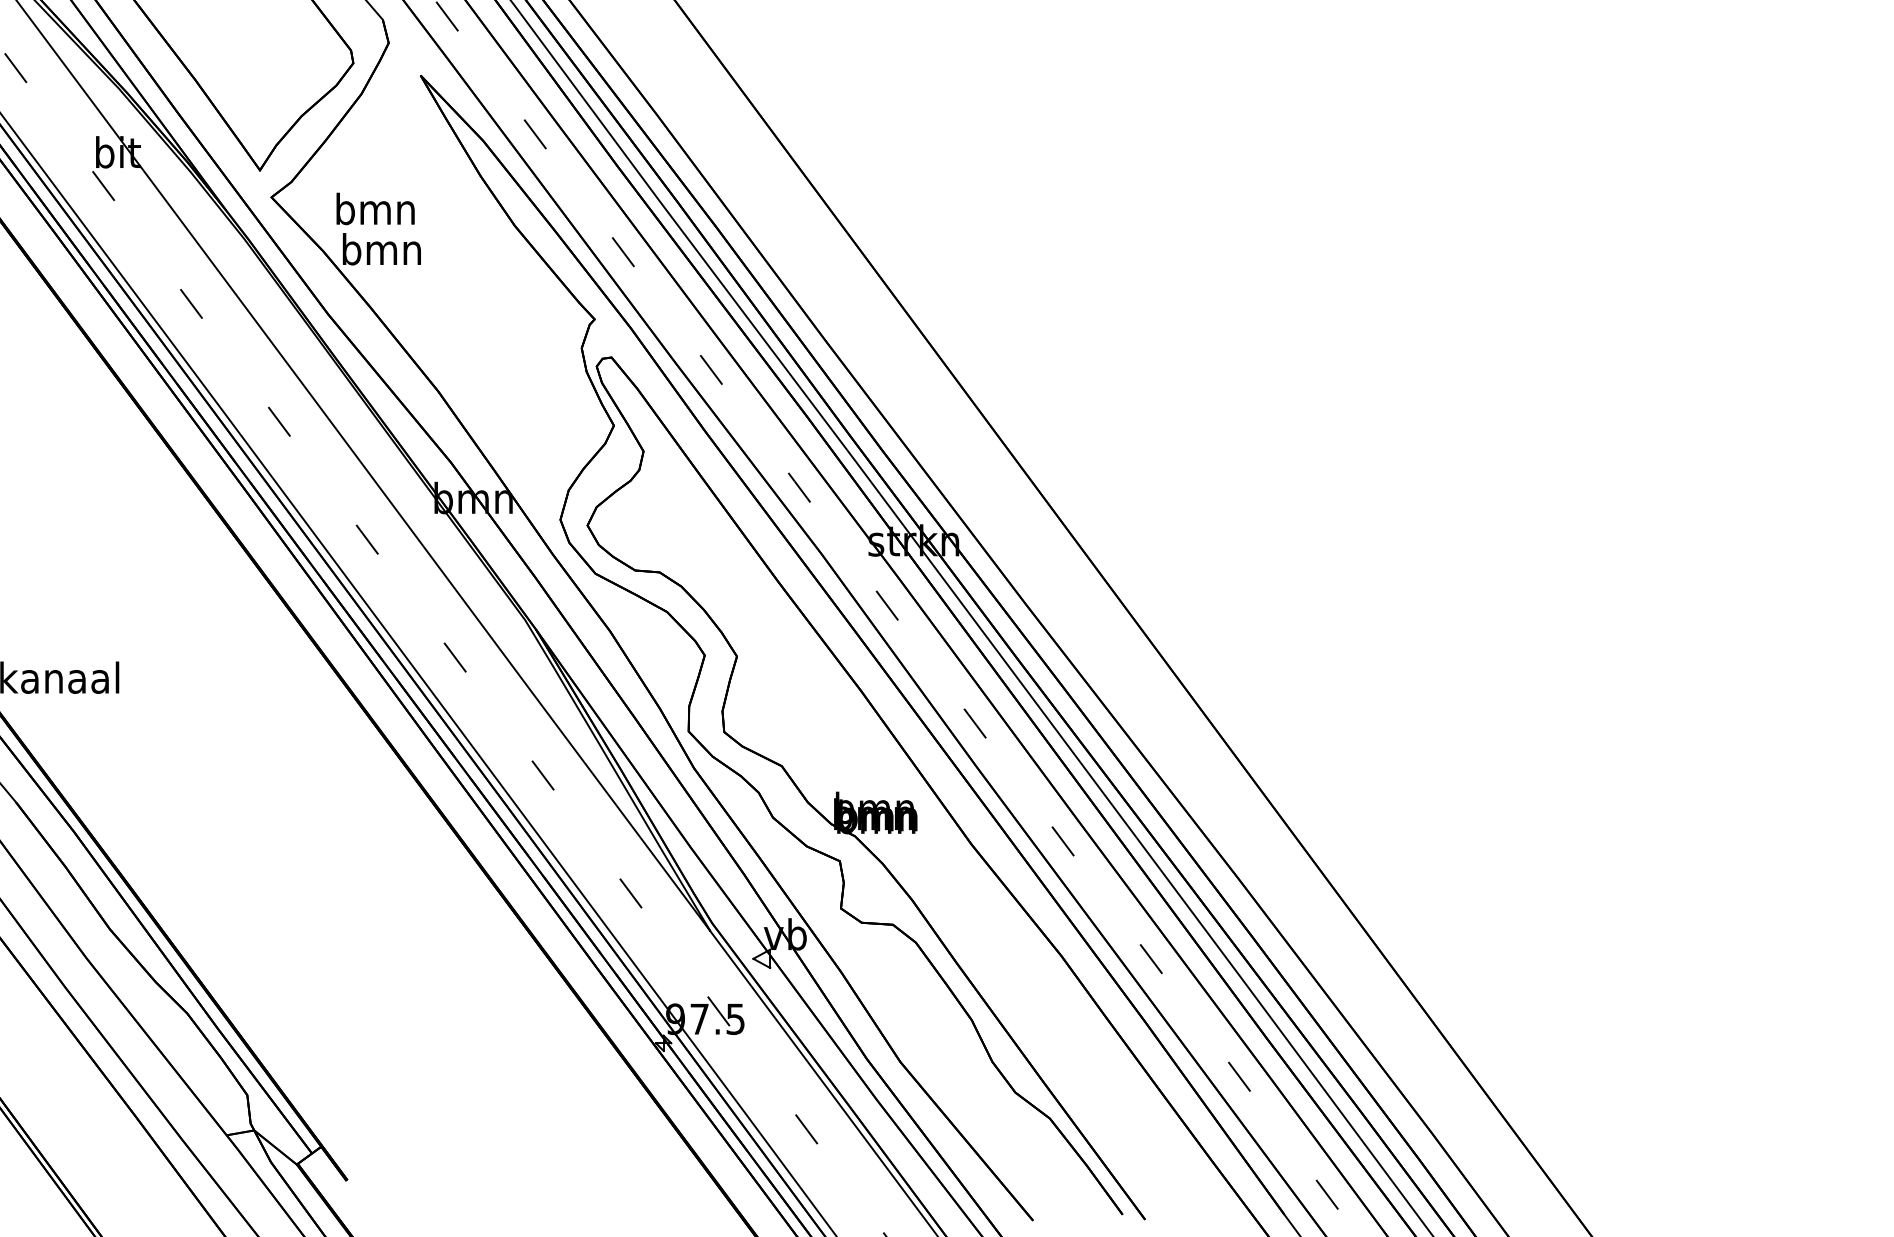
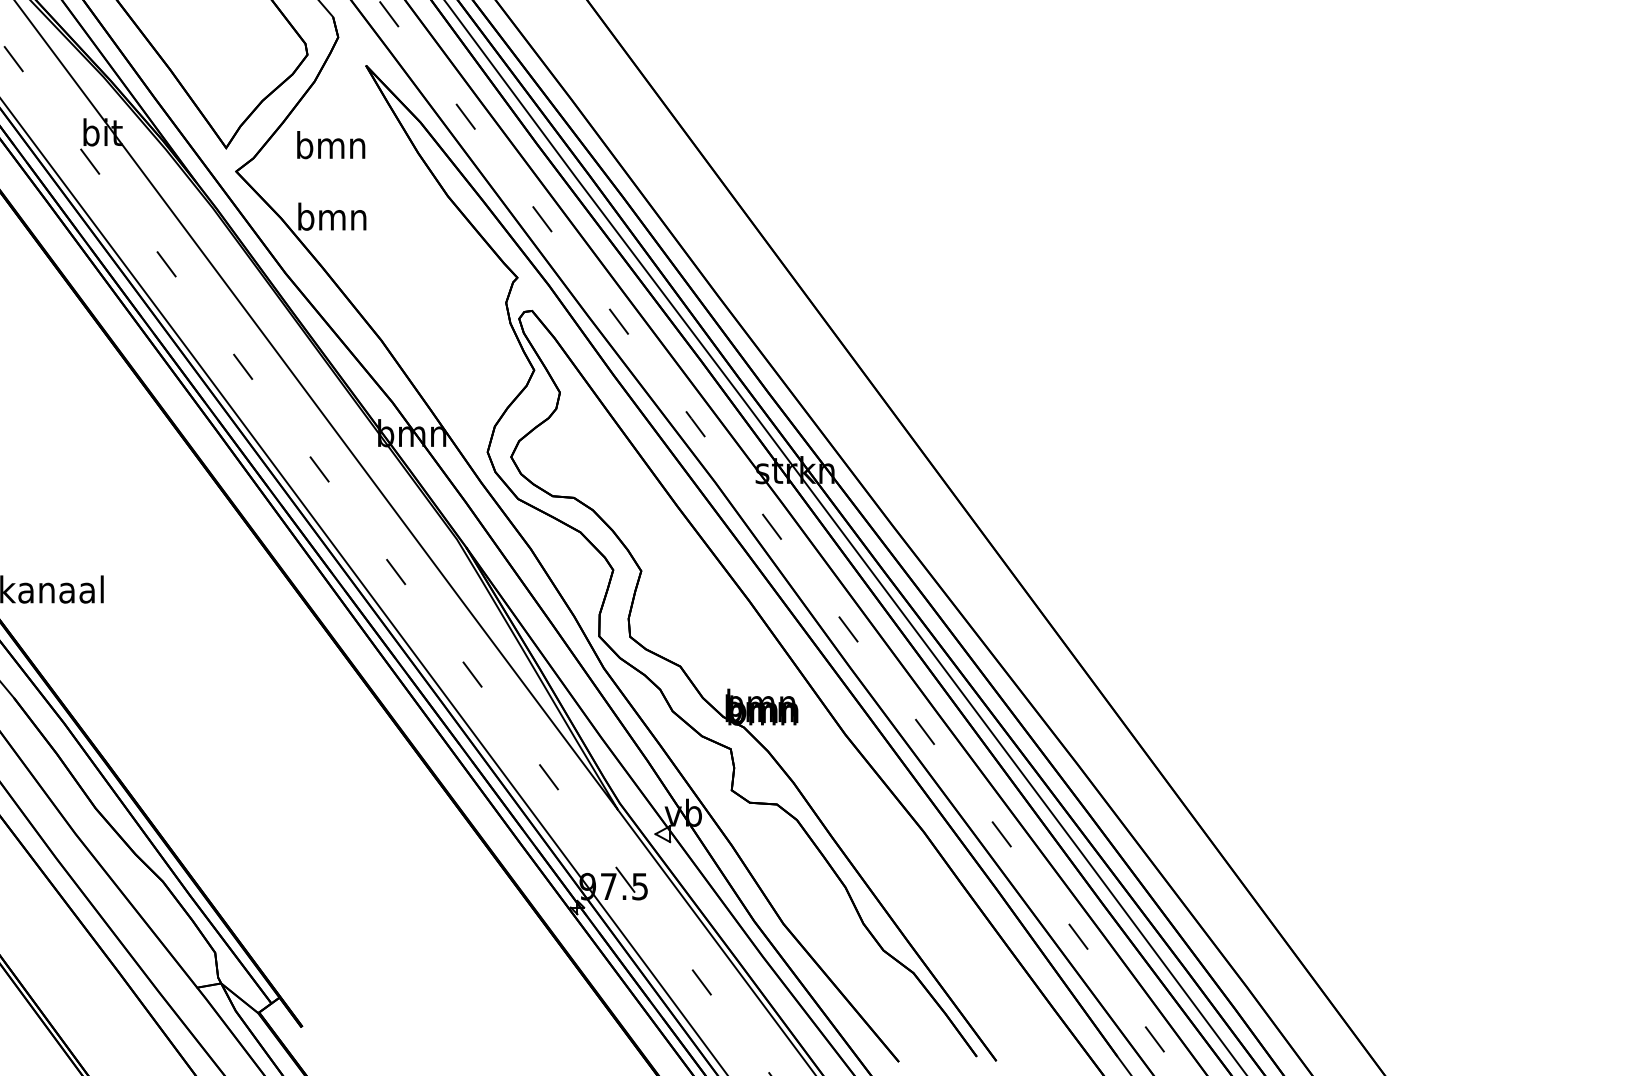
text: (375, 208) -> (331, 144), moved

